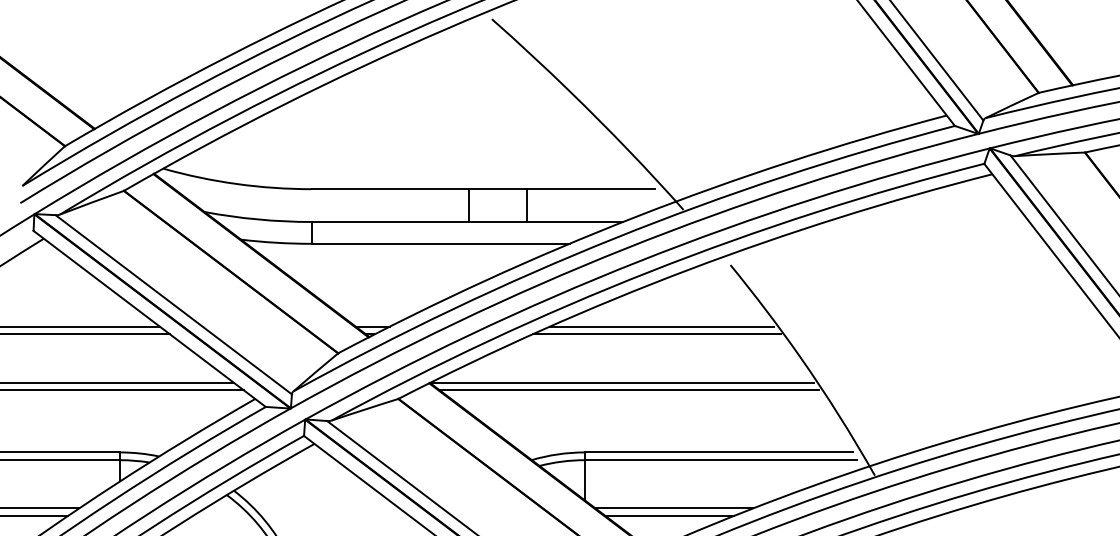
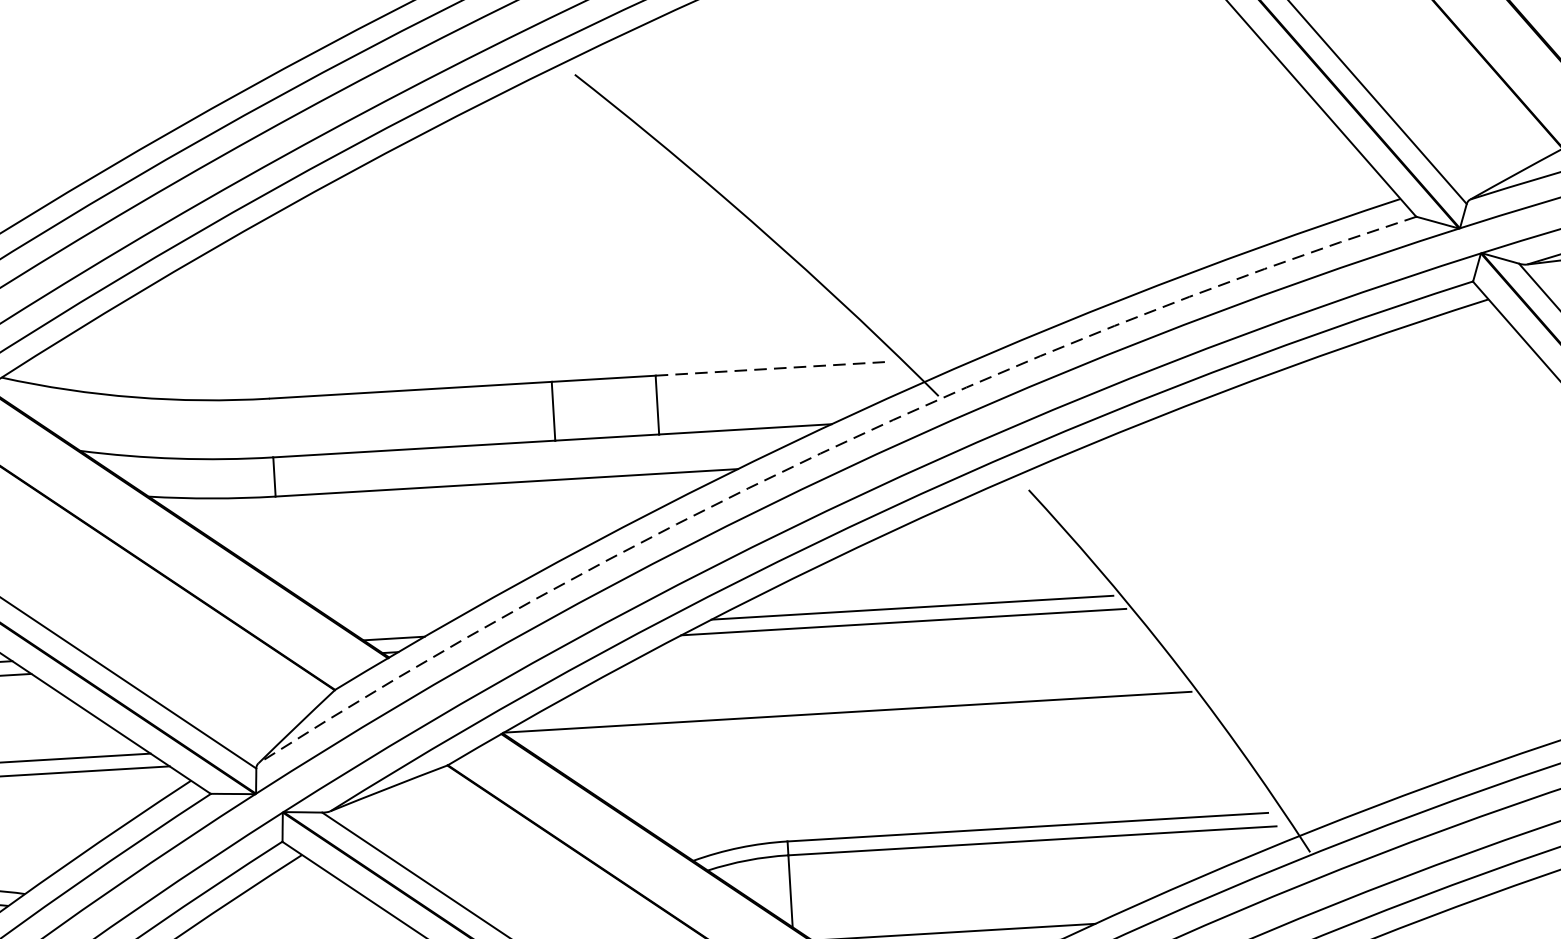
line: (590, 189) -> (769, 369), solid -> dashed
arc: (615, 237) -> (819, 452), solid -> dashed
line: (628, 390) -> (859, 725), removed

